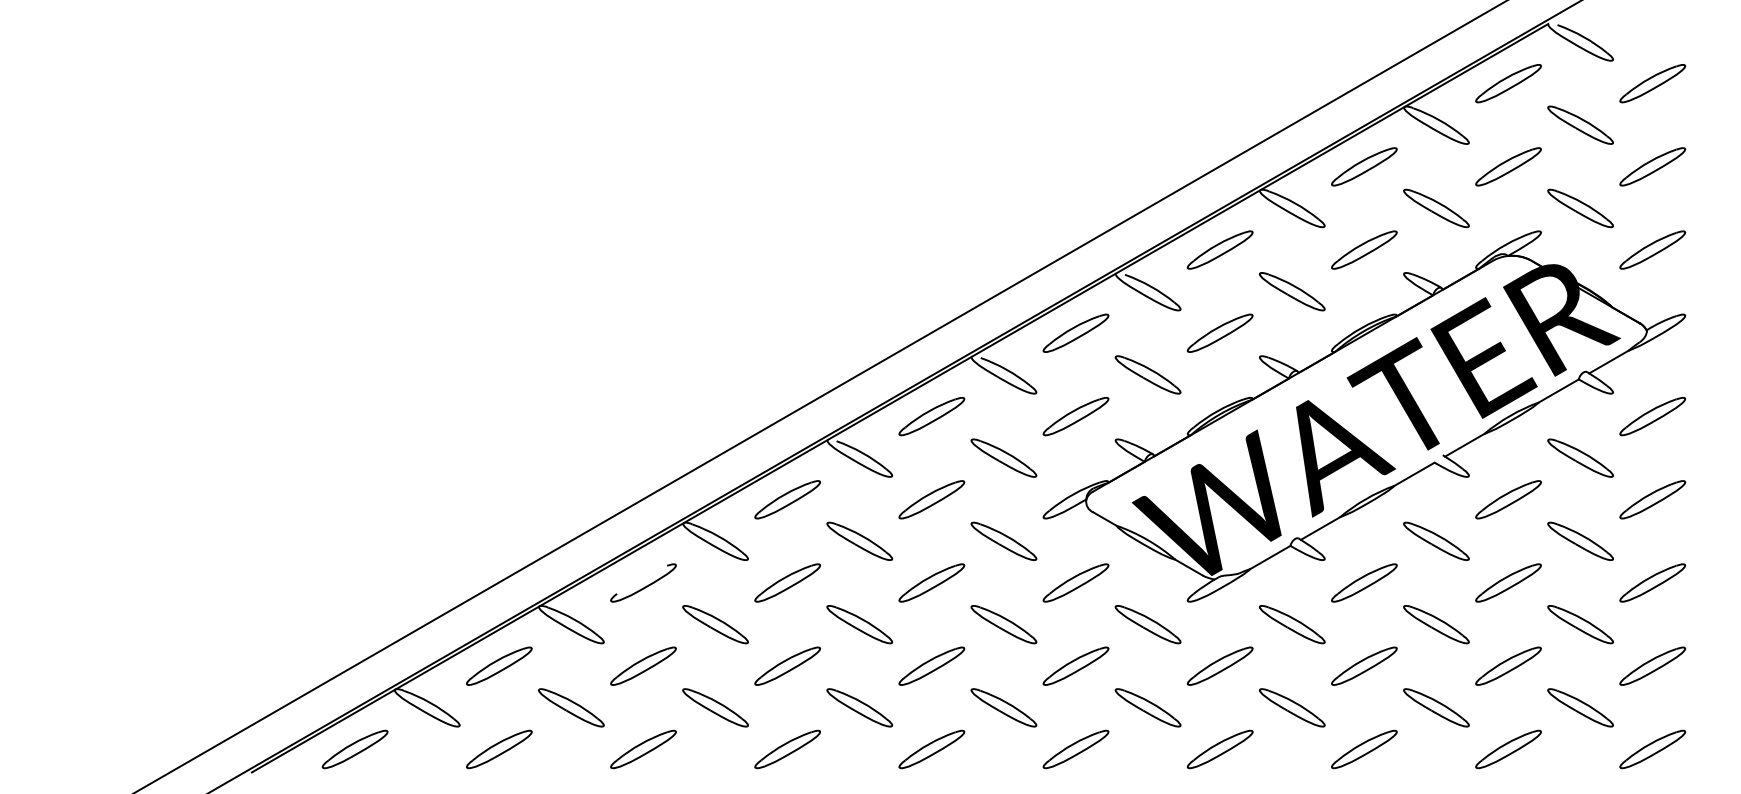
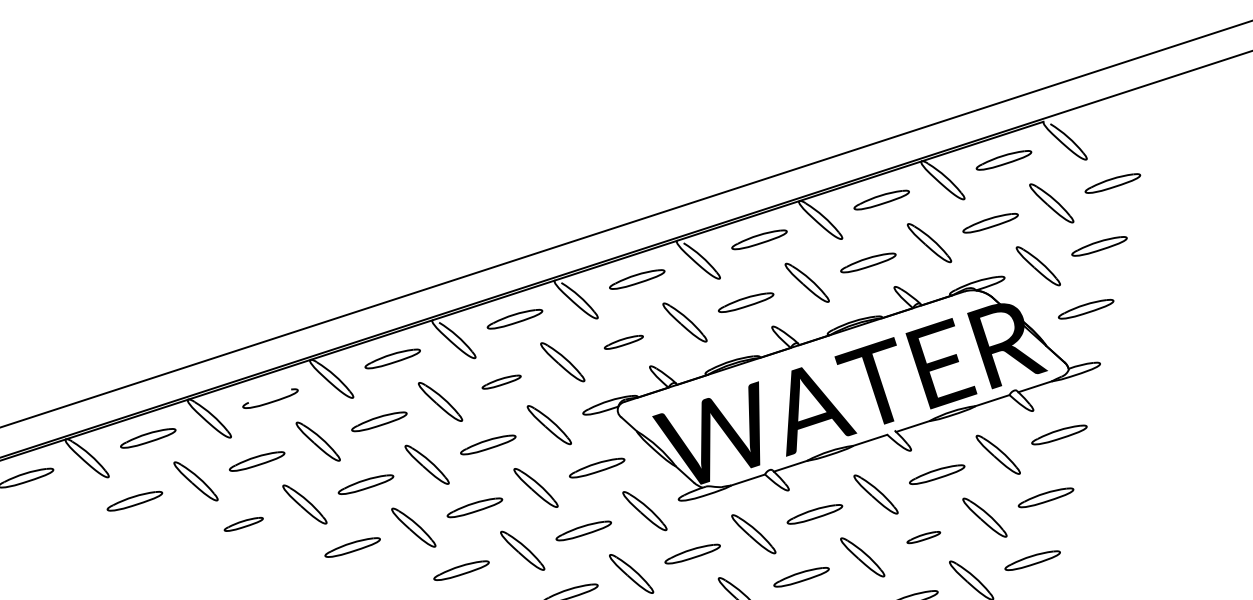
part: (1075, 416) -> (623, 342), size x0.7
part: (931, 499) -> (501, 381), size x0.7
part: (1508, 582) -> (923, 537), size x0.6
part: (643, 749) -> (243, 524), size x0.7

